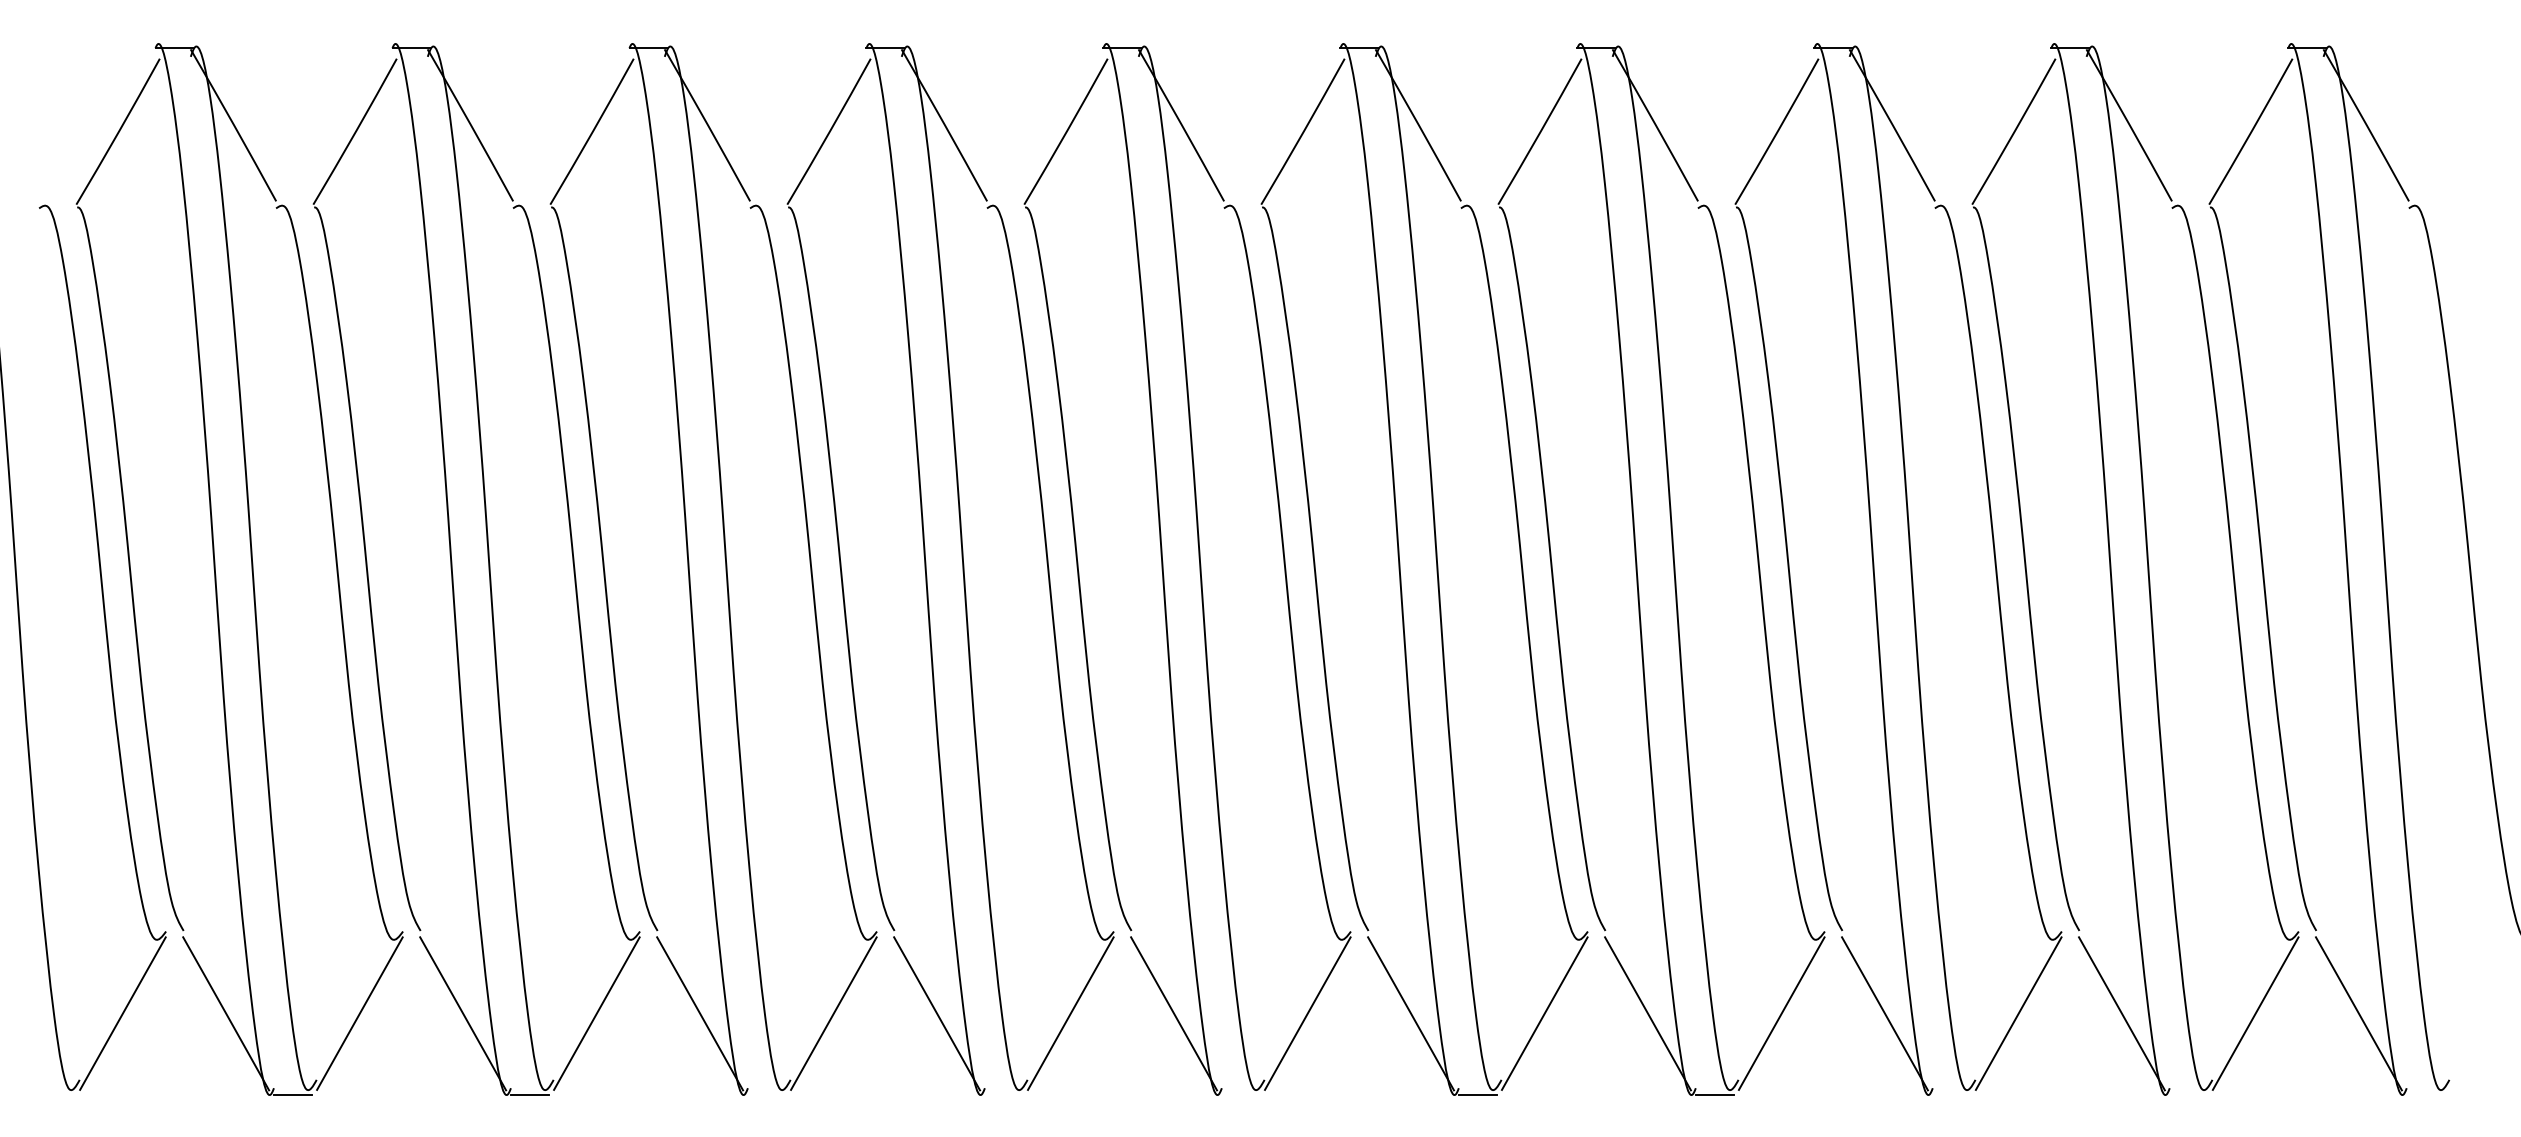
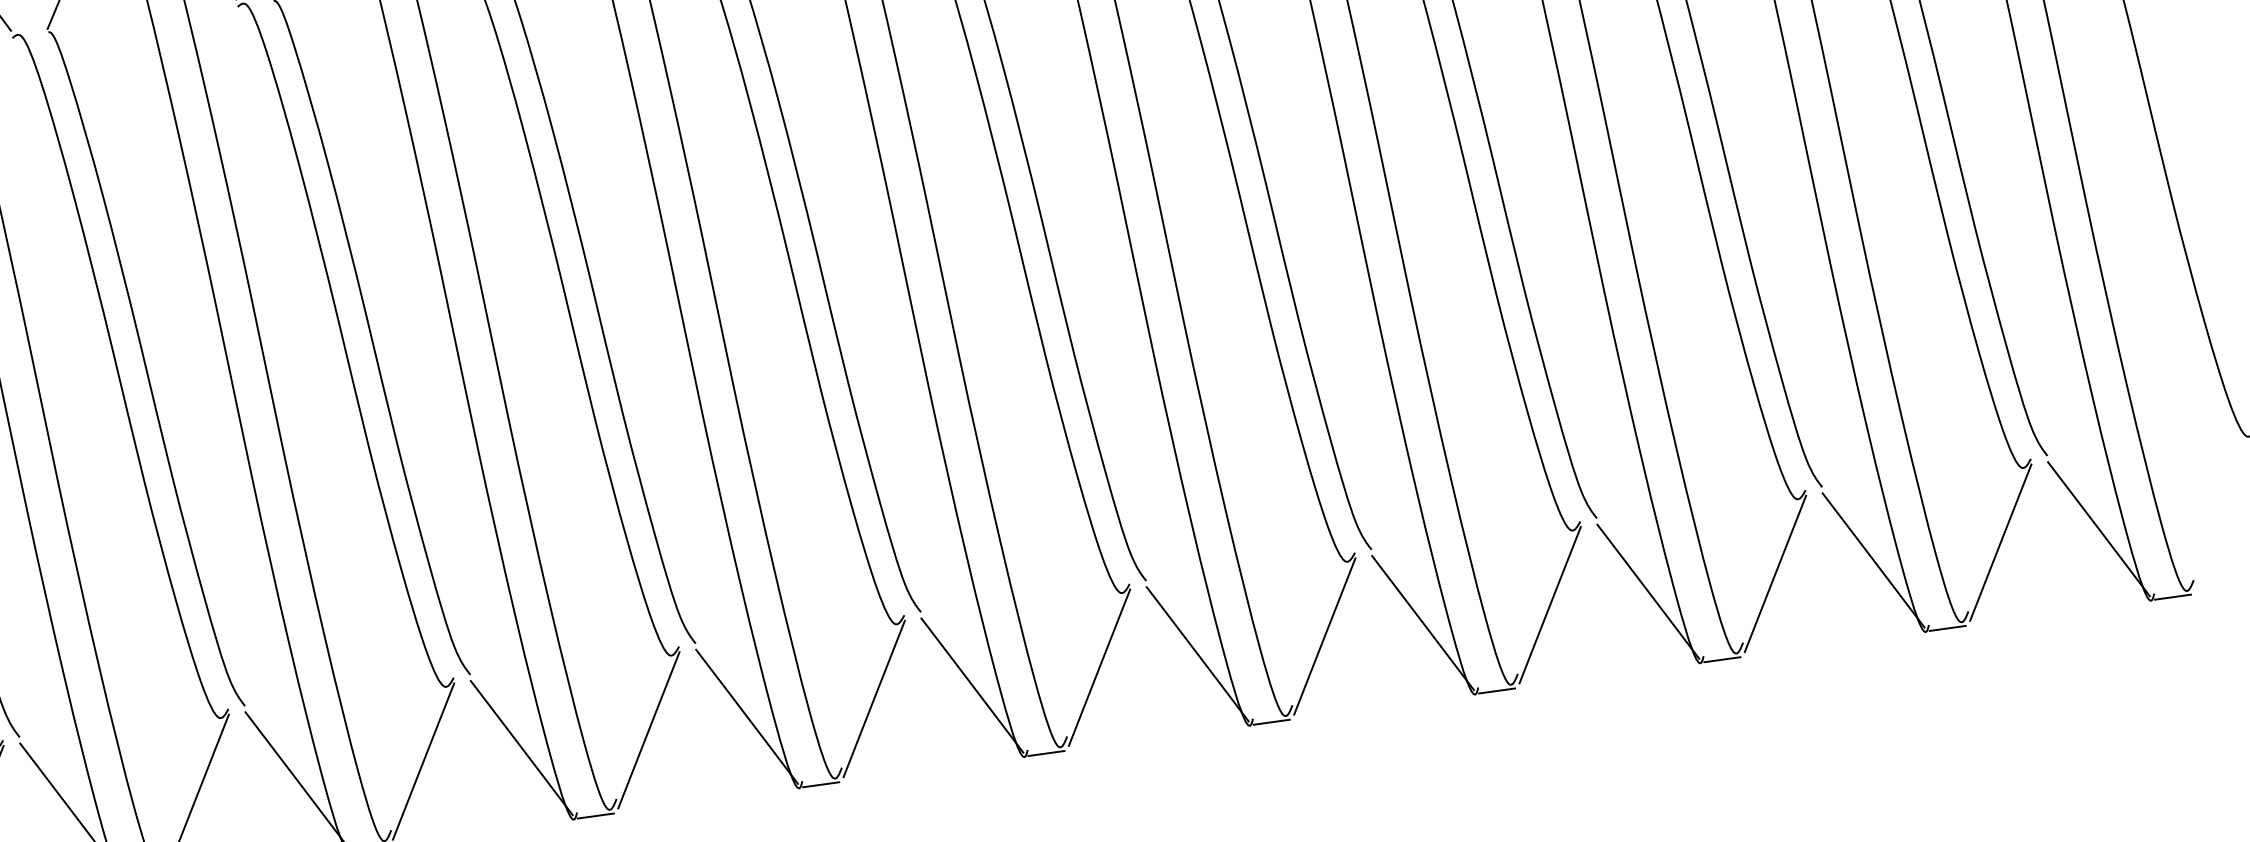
line: (766, 1094) -> (595, 816), added
line: (1003, 1094) -> (820, 784), added
line: (1240, 1094) -> (1046, 753), added
line: (1951, 1094) -> (1722, 659), added
line: (2188, 1094) -> (1947, 628), added
line: (2425, 1094) -> (2172, 597), added

